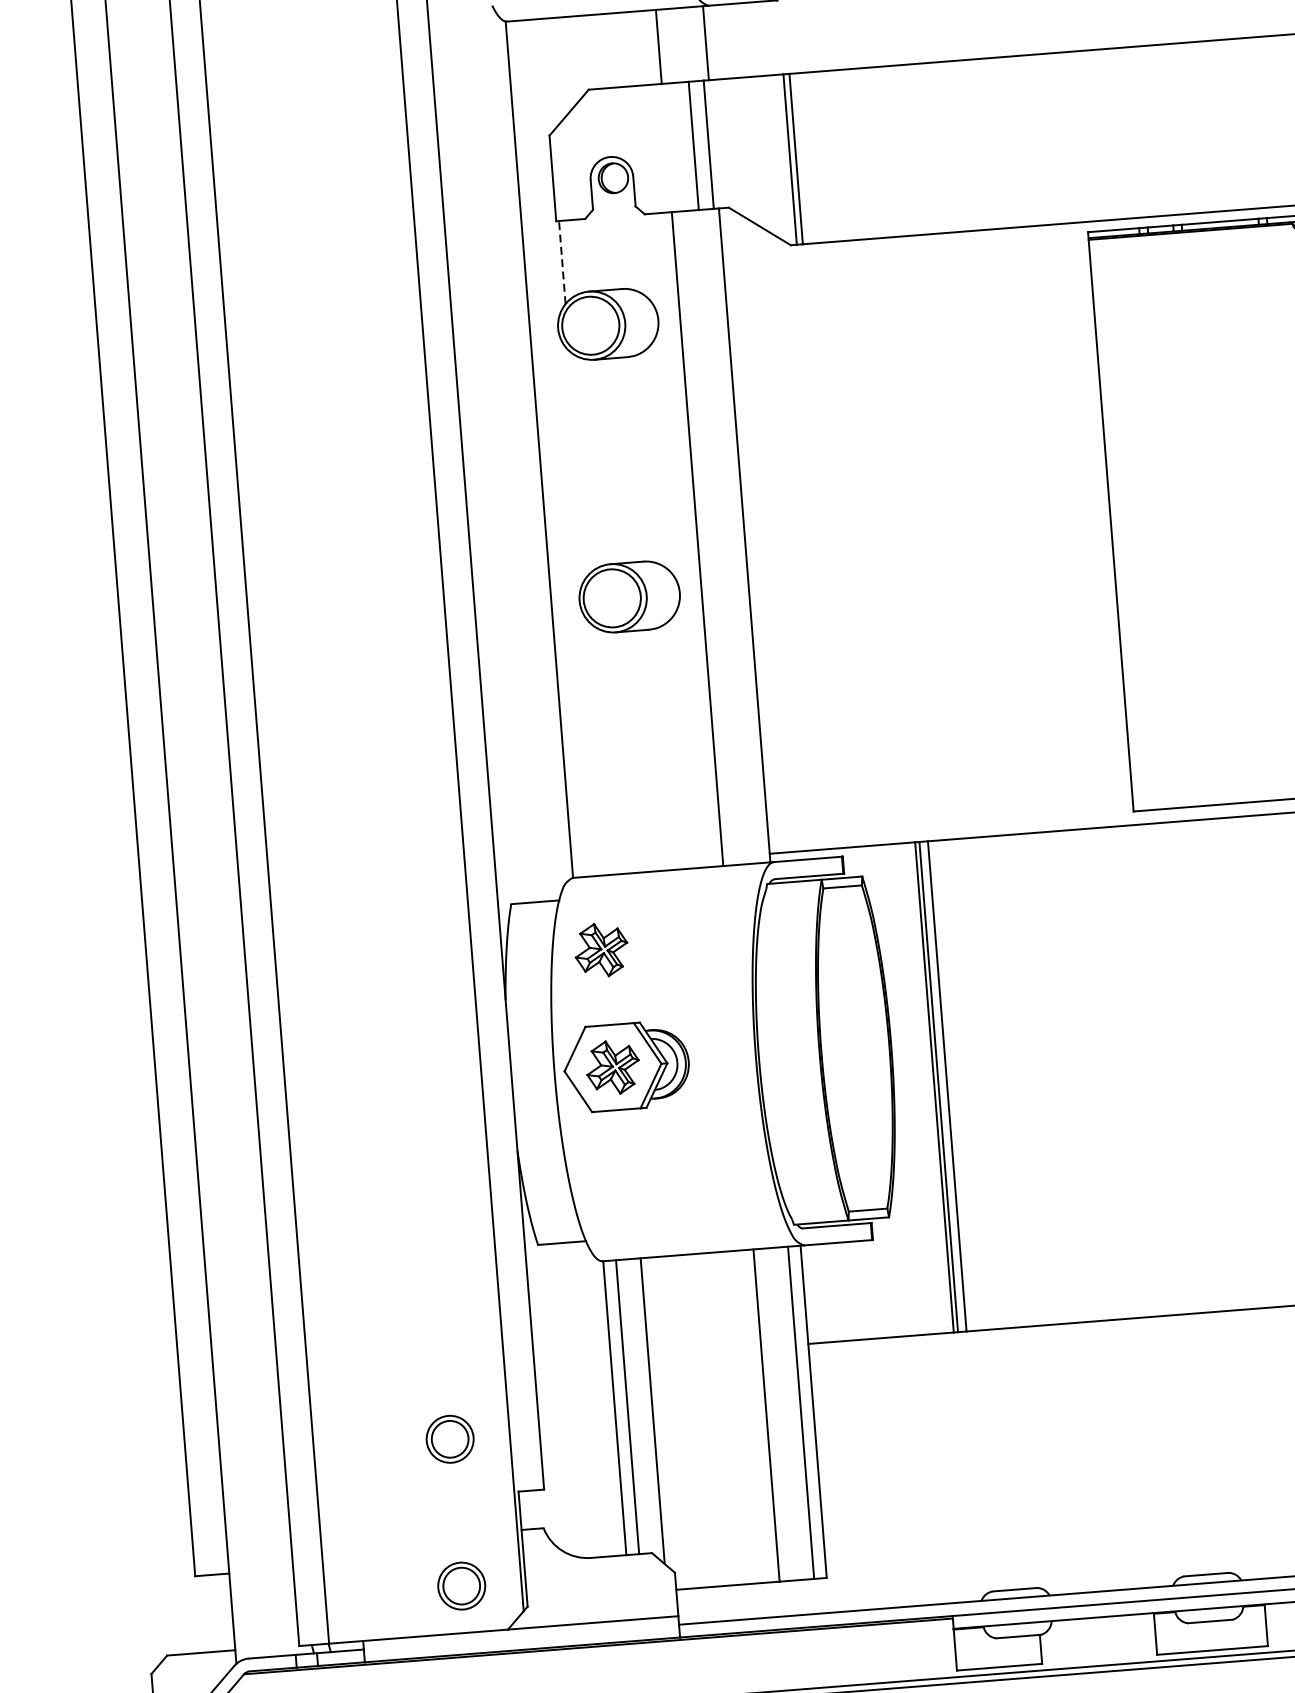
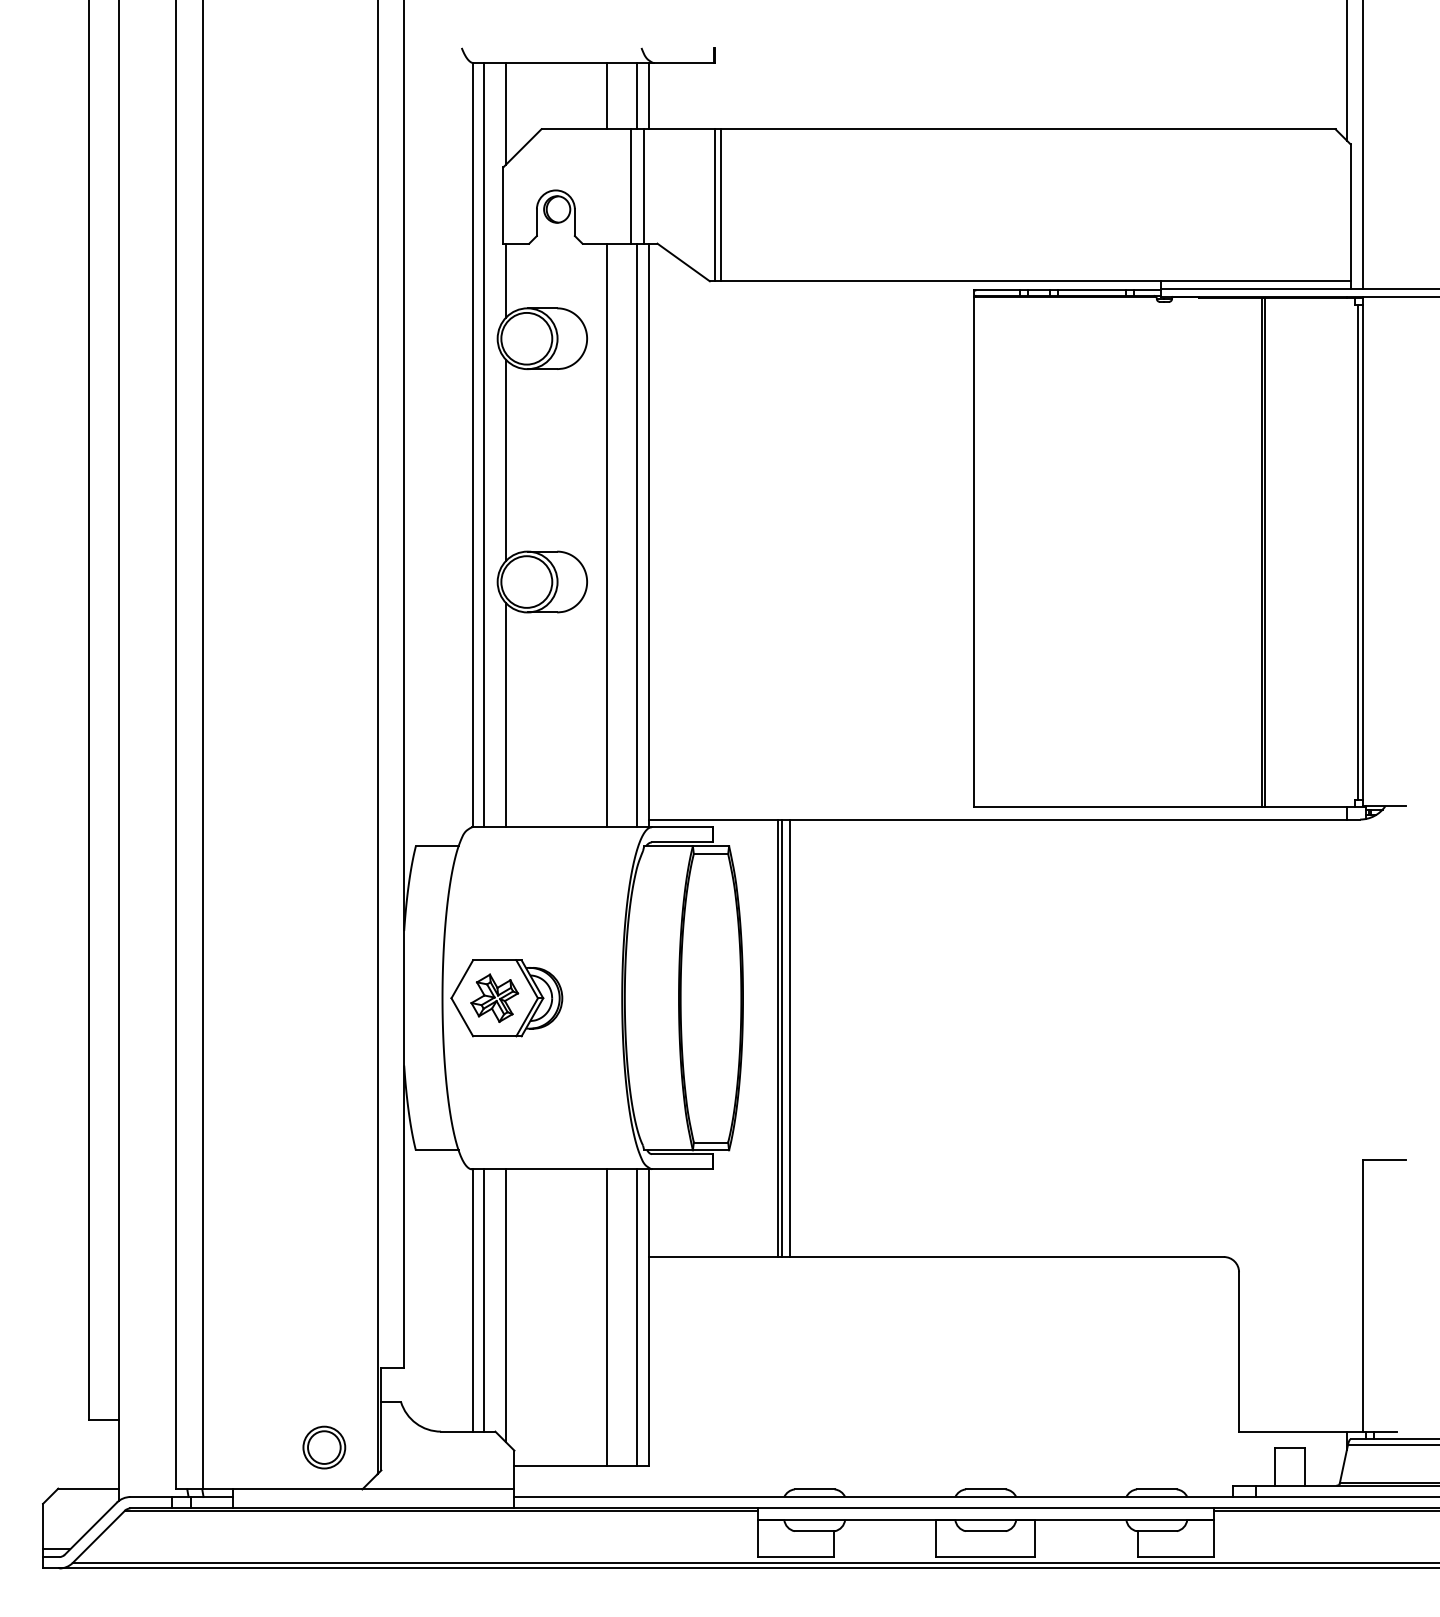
line: (693, 44) -> (637, 96), added
line: (547, 75) -> (505, 113), added
line: (561, 262) -> (505, 280), dashed -> solid
line: (551, 449) -> (483, 445), added
line: (577, 464) -> (505, 460), added
line: (732, 536) -> (637, 535), added
line: (600, 749) -> (505, 715), added
part: (601, 949) -> (492, 892), removed
part: (450, 1439) -> (324, 1316), removed

